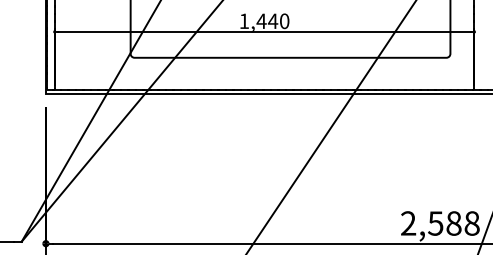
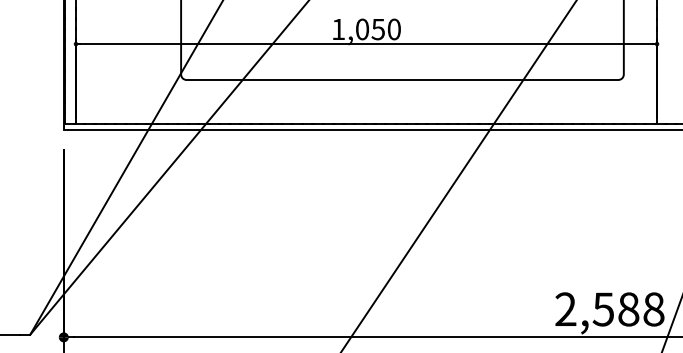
text: (267, 21) -> (370, 29), 1,440 -> 1,050

